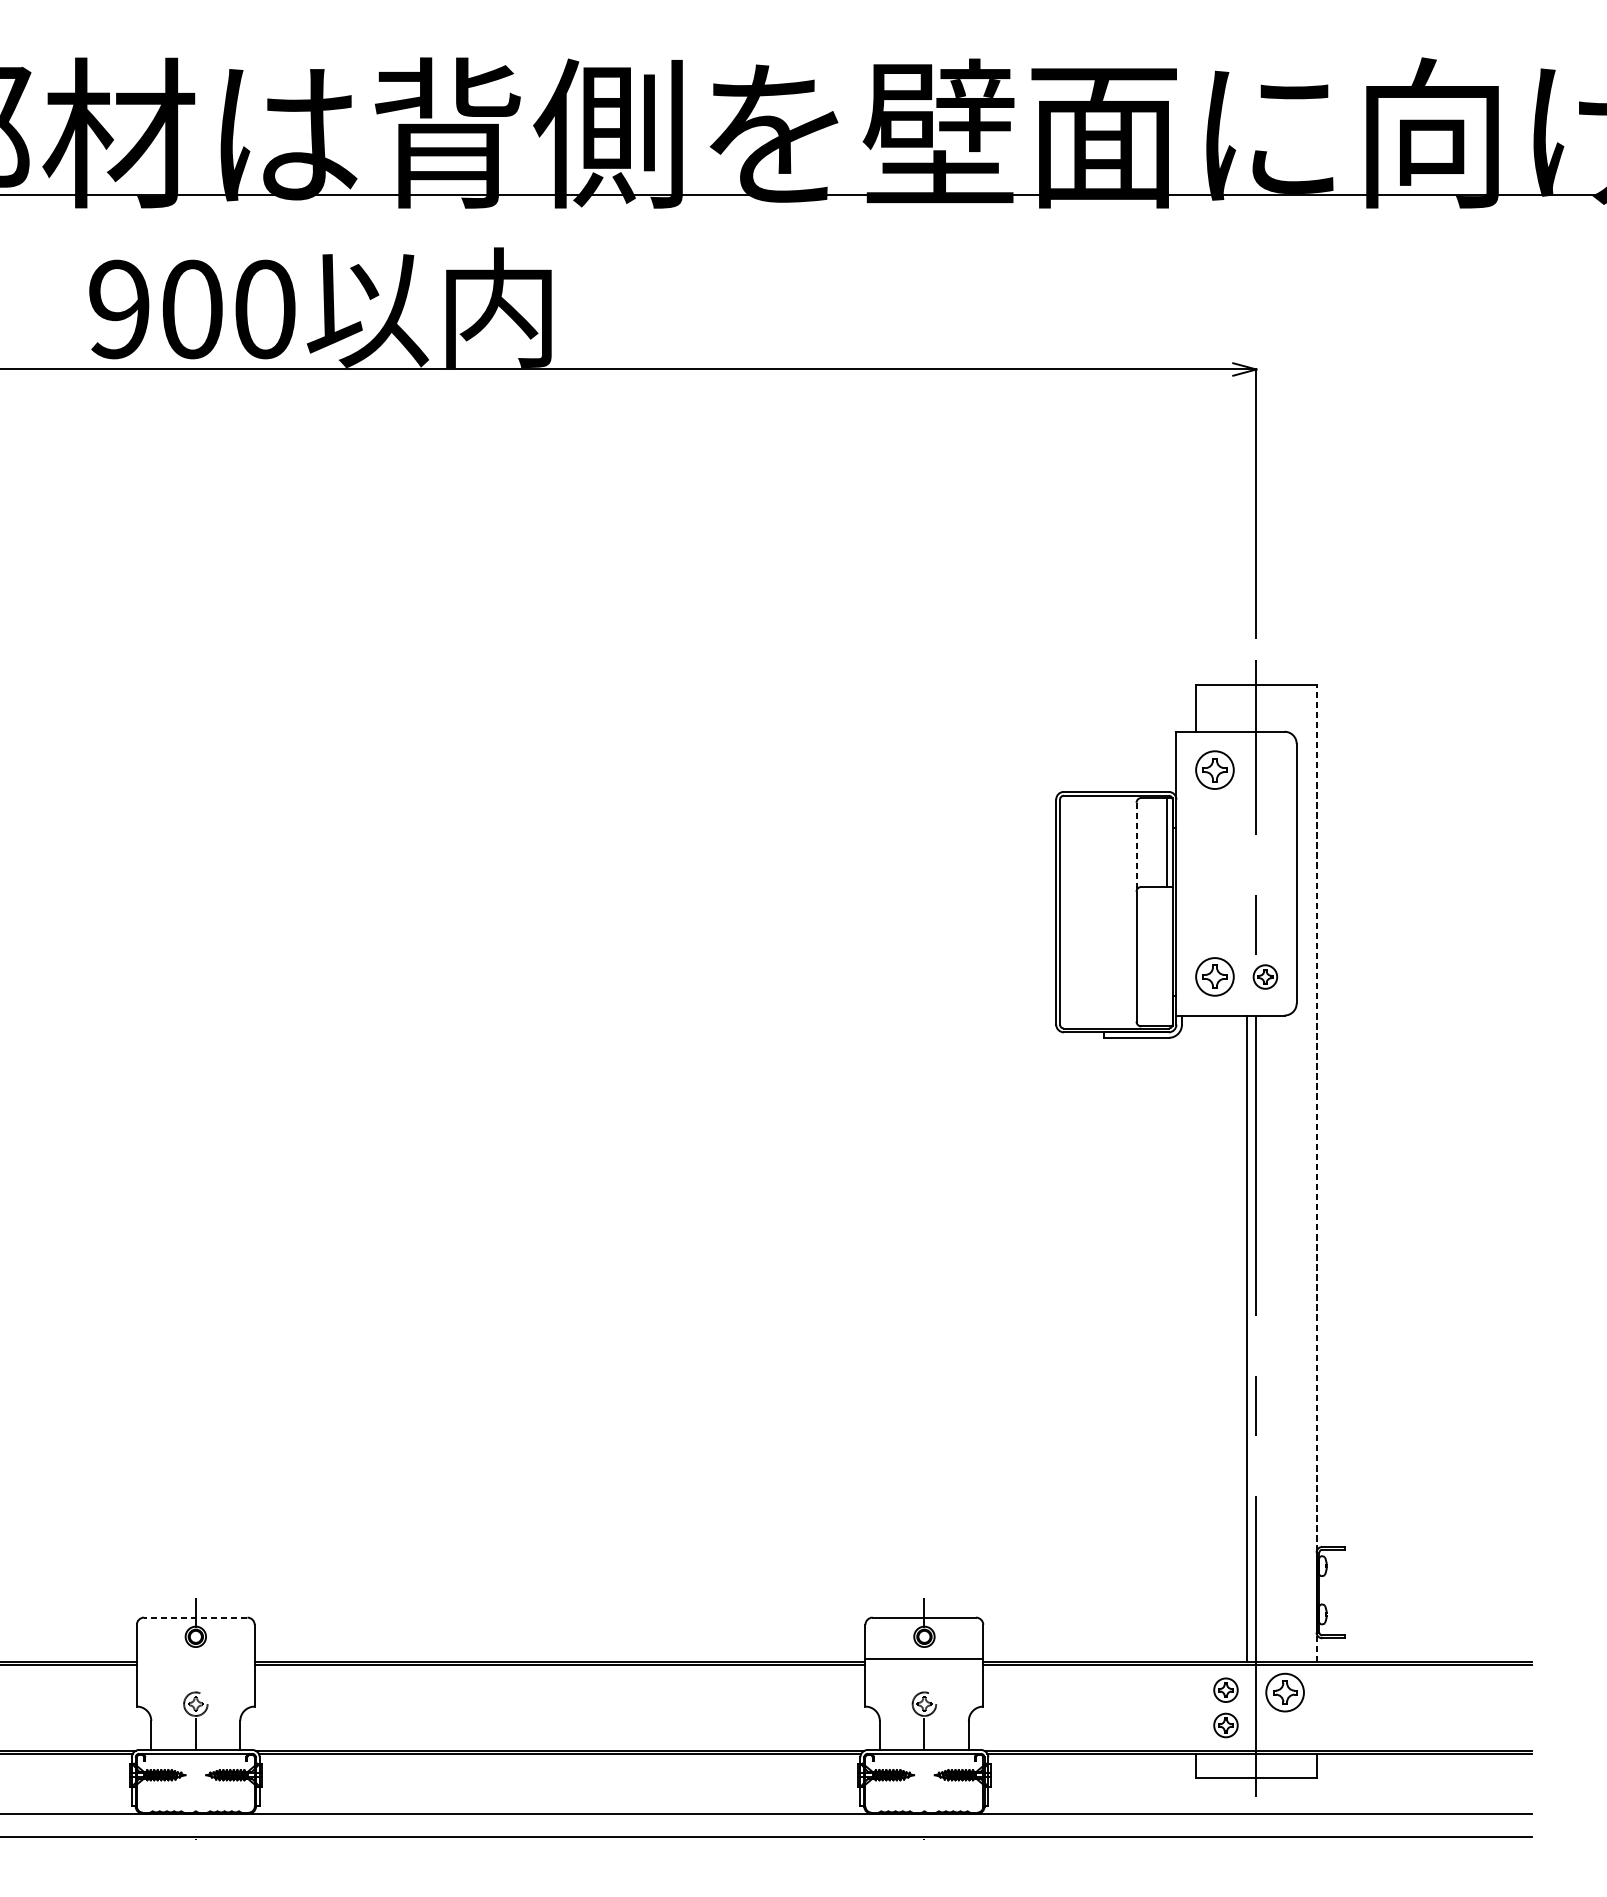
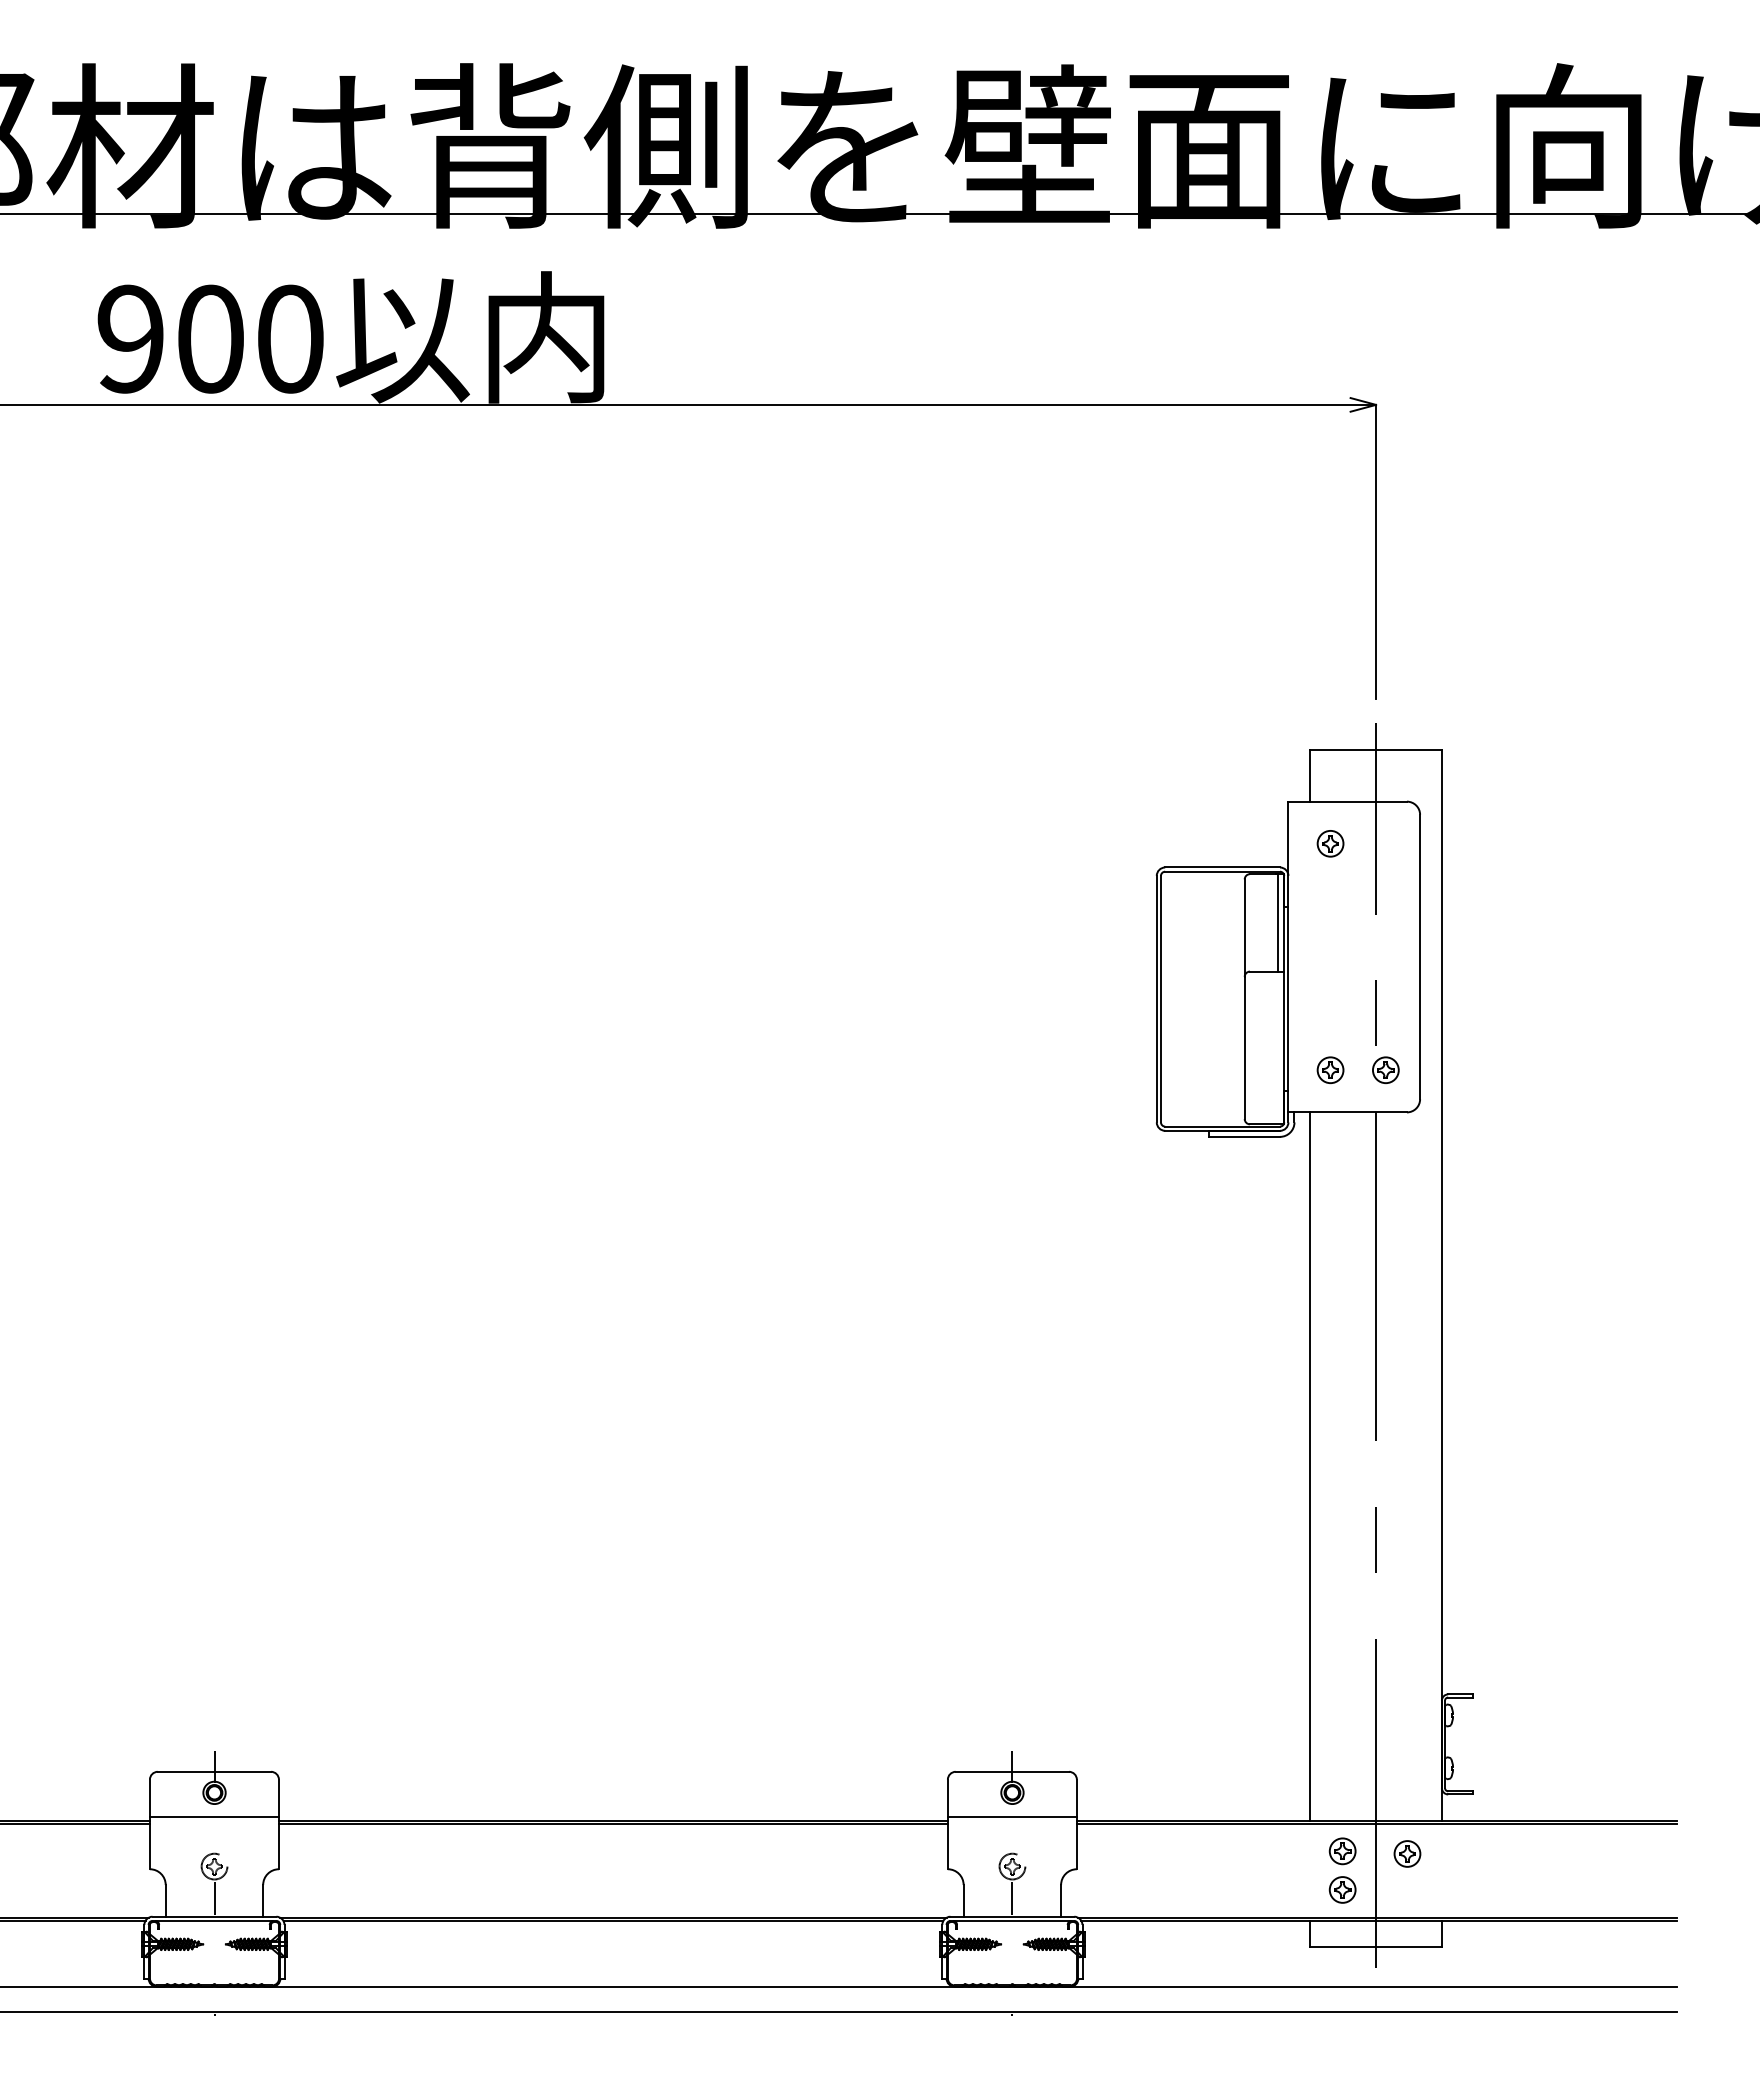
part: (1214, 769) -> (1330, 843), size x0.62
line: (1136, 847) -> (1244, 928), dashed -> solid
part: (1214, 977) -> (1330, 1070), size x0.62
line: (1316, 1173) -> (1441, 1285), dashed -> solid
line: (1247, 1338) -> (1310, 1466), moved
line: (195, 1617) -> (214, 1771), dashed -> solid
line: (194, 1658) -> (213, 1816), added
part: (1285, 1692) -> (1407, 1853), size x0.62

